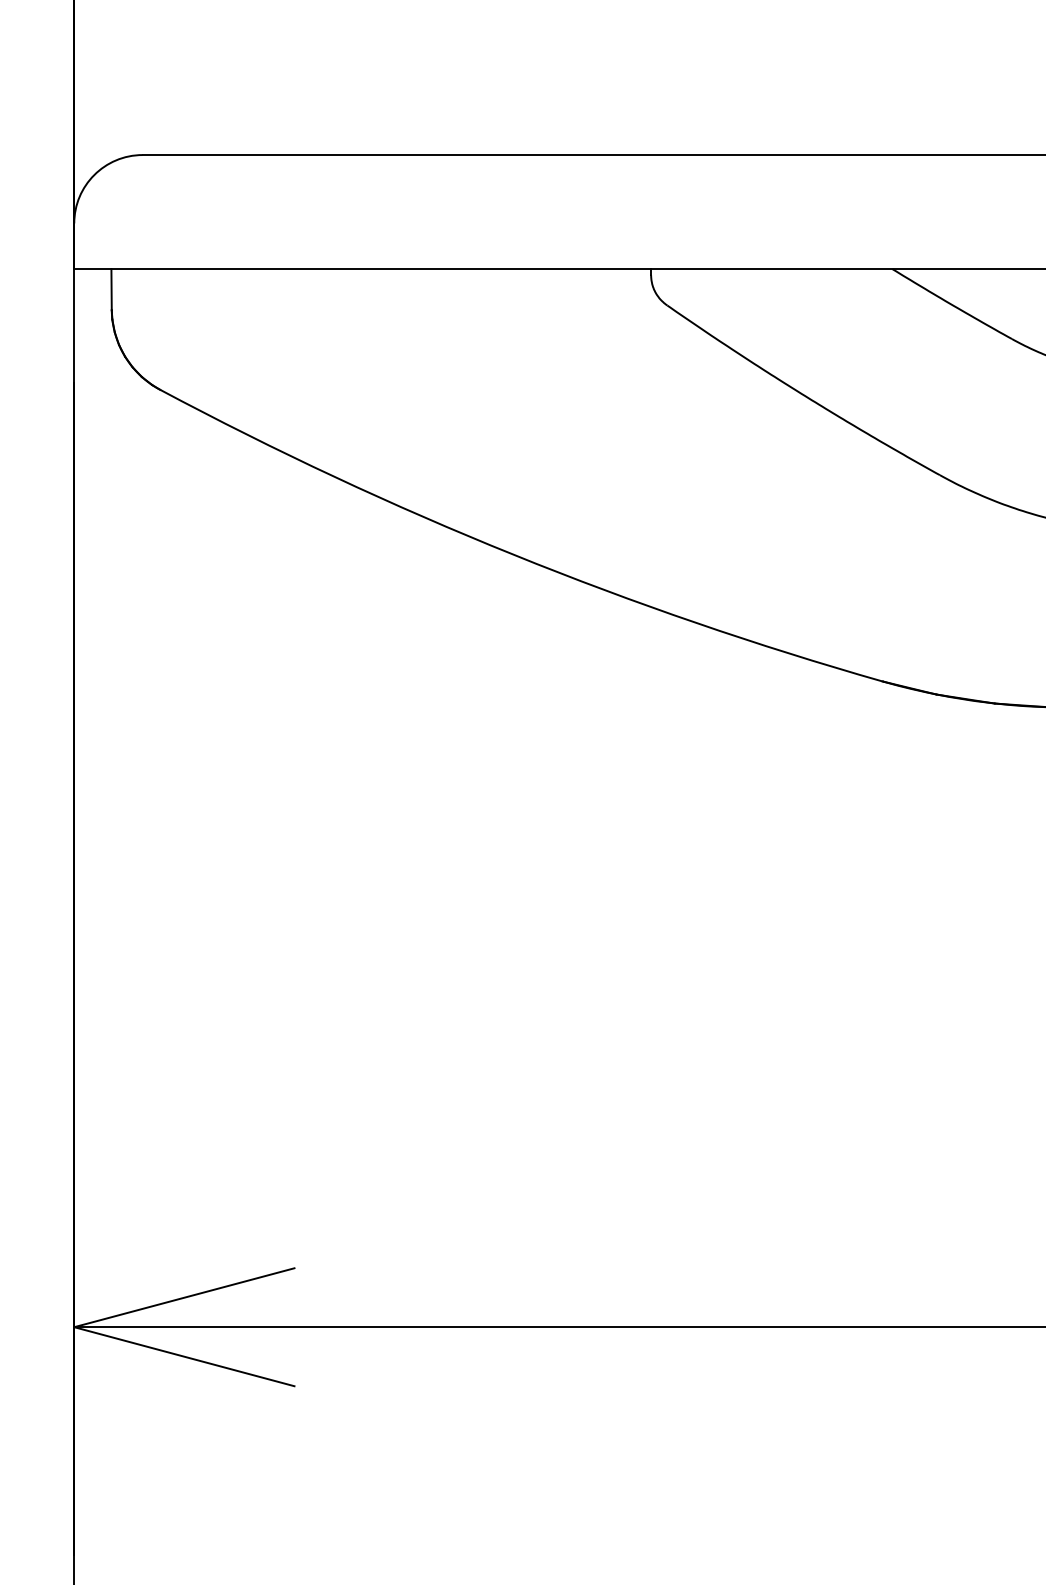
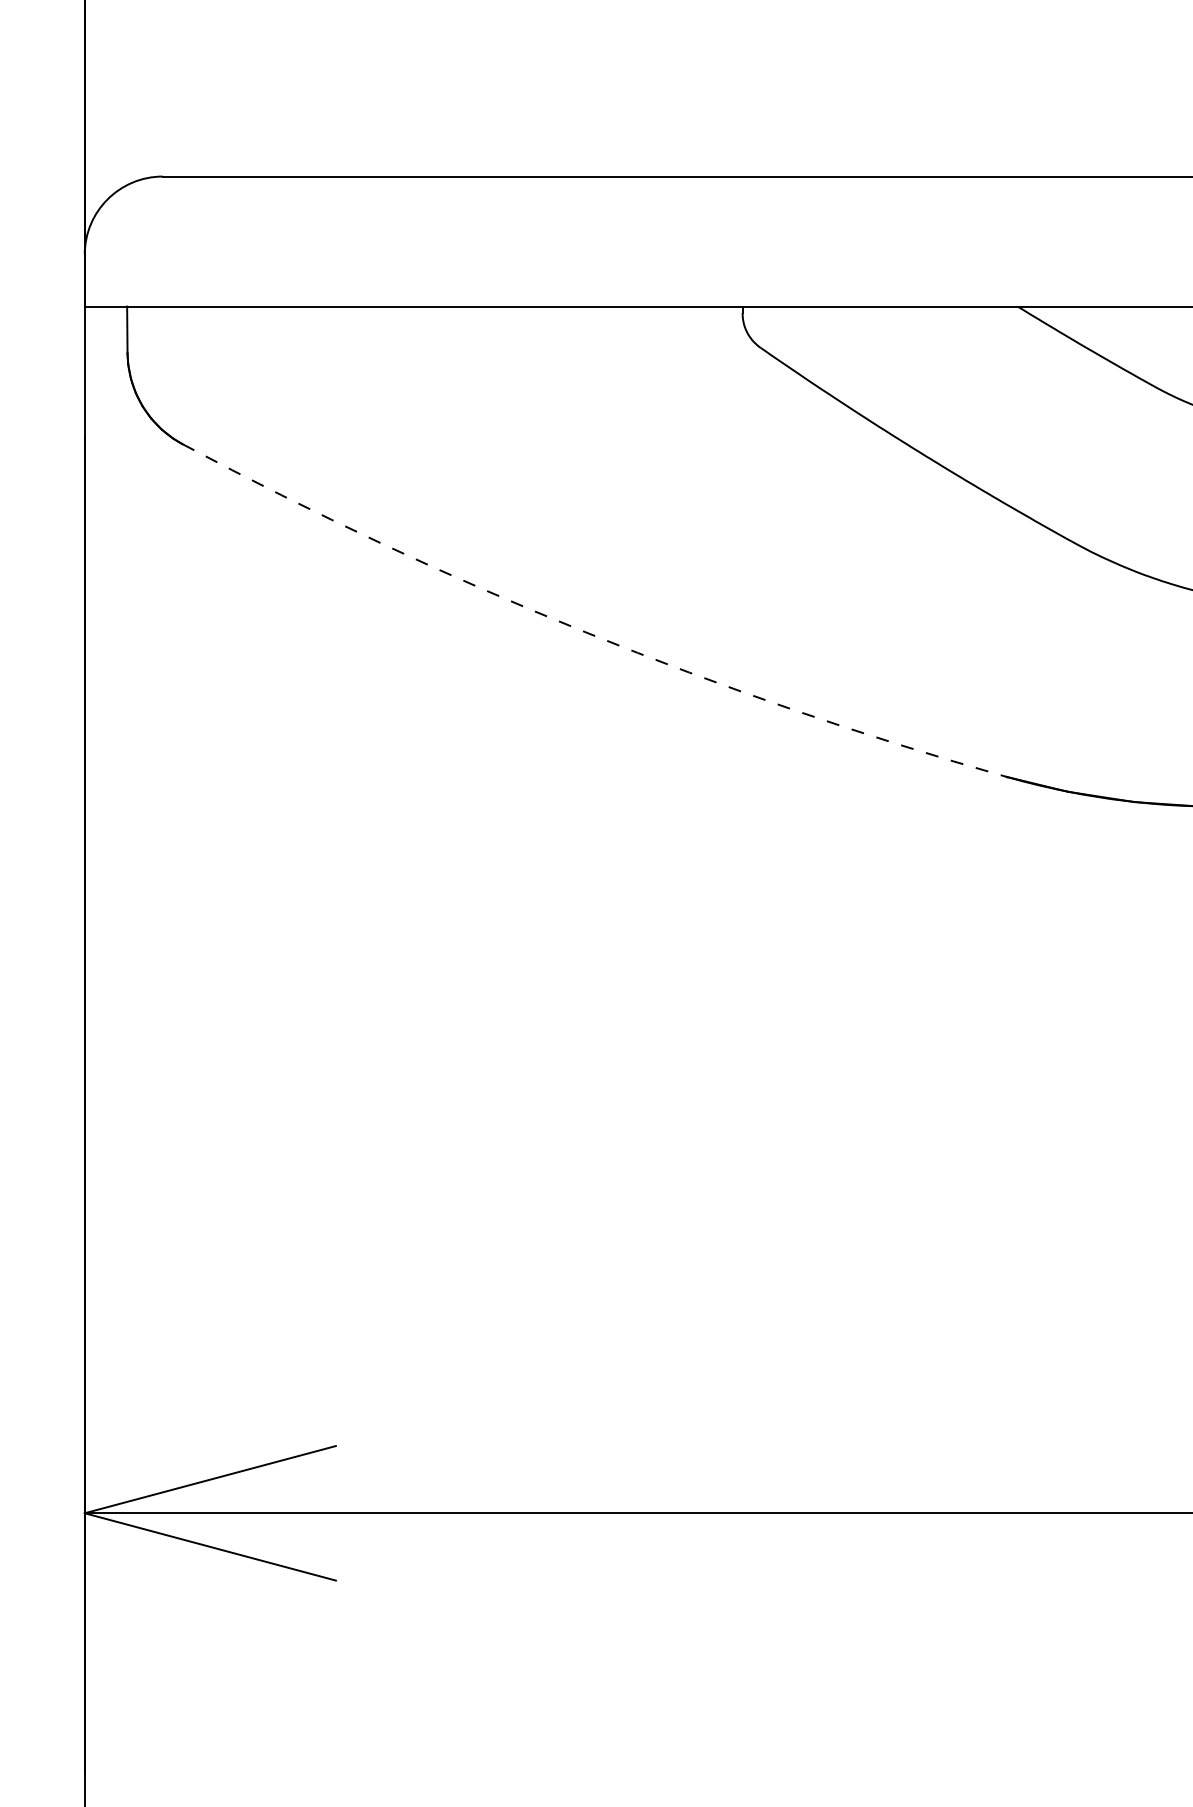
arc: (513, 554) -> (585, 632), solid -> dashed

